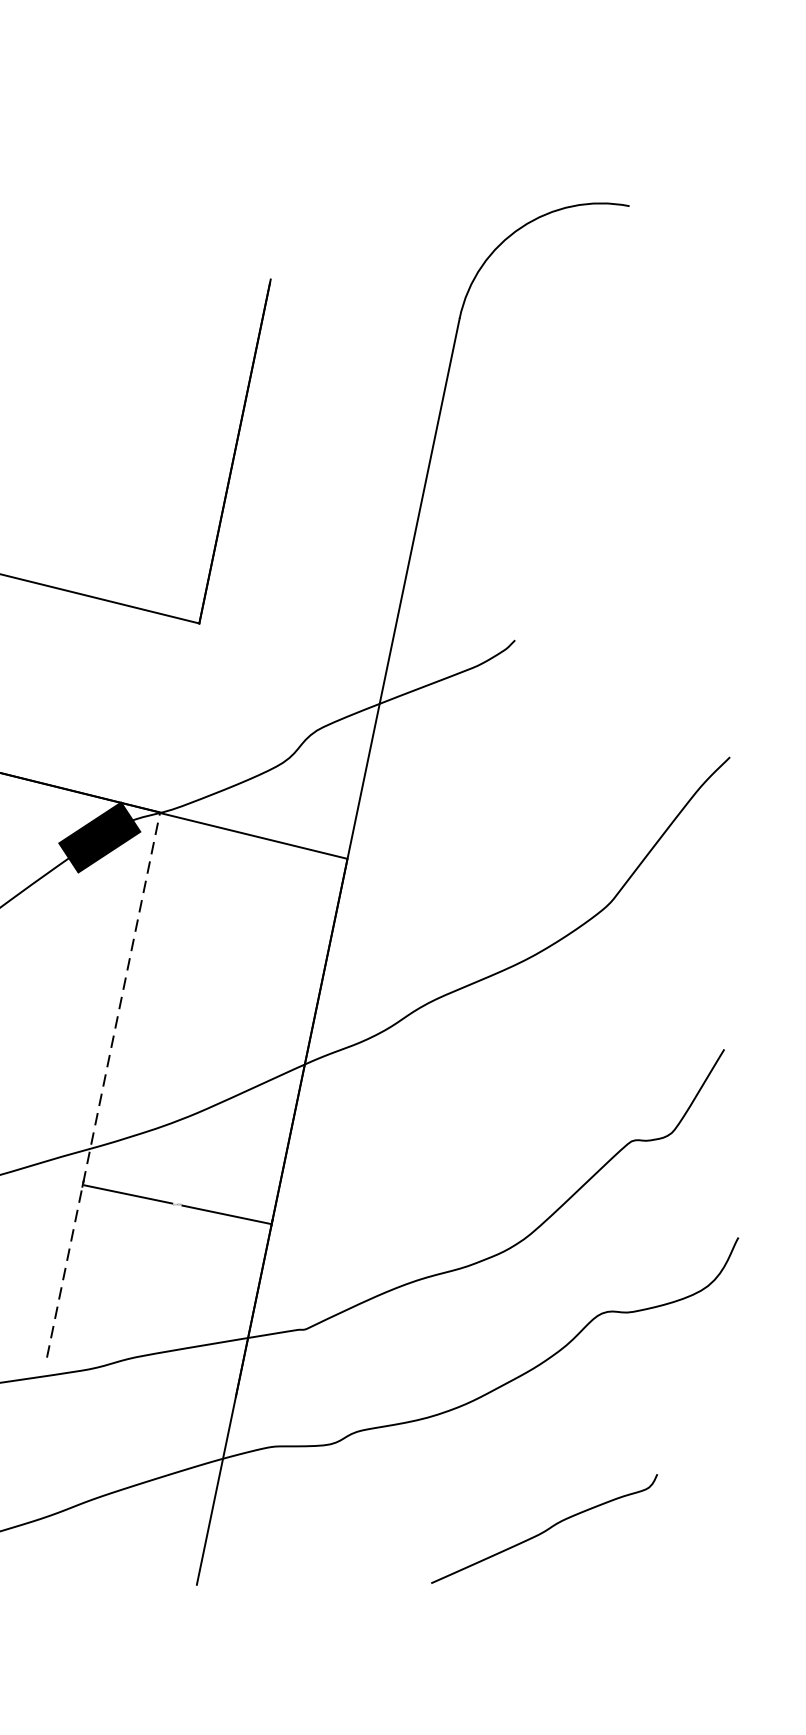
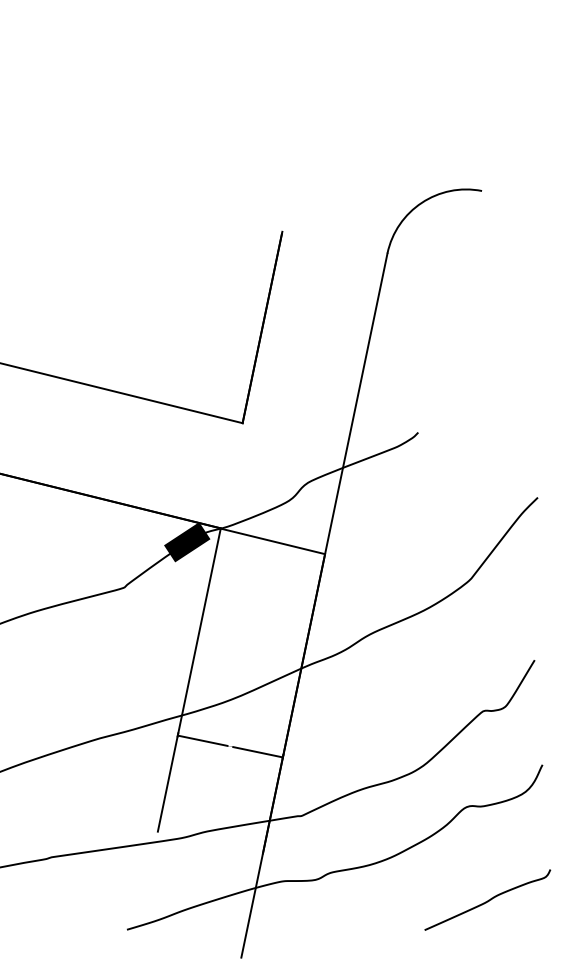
line: (103, 1085) -> (189, 680), dashed -> solid
curve: (545, 1528) -> (488, 899), moved

